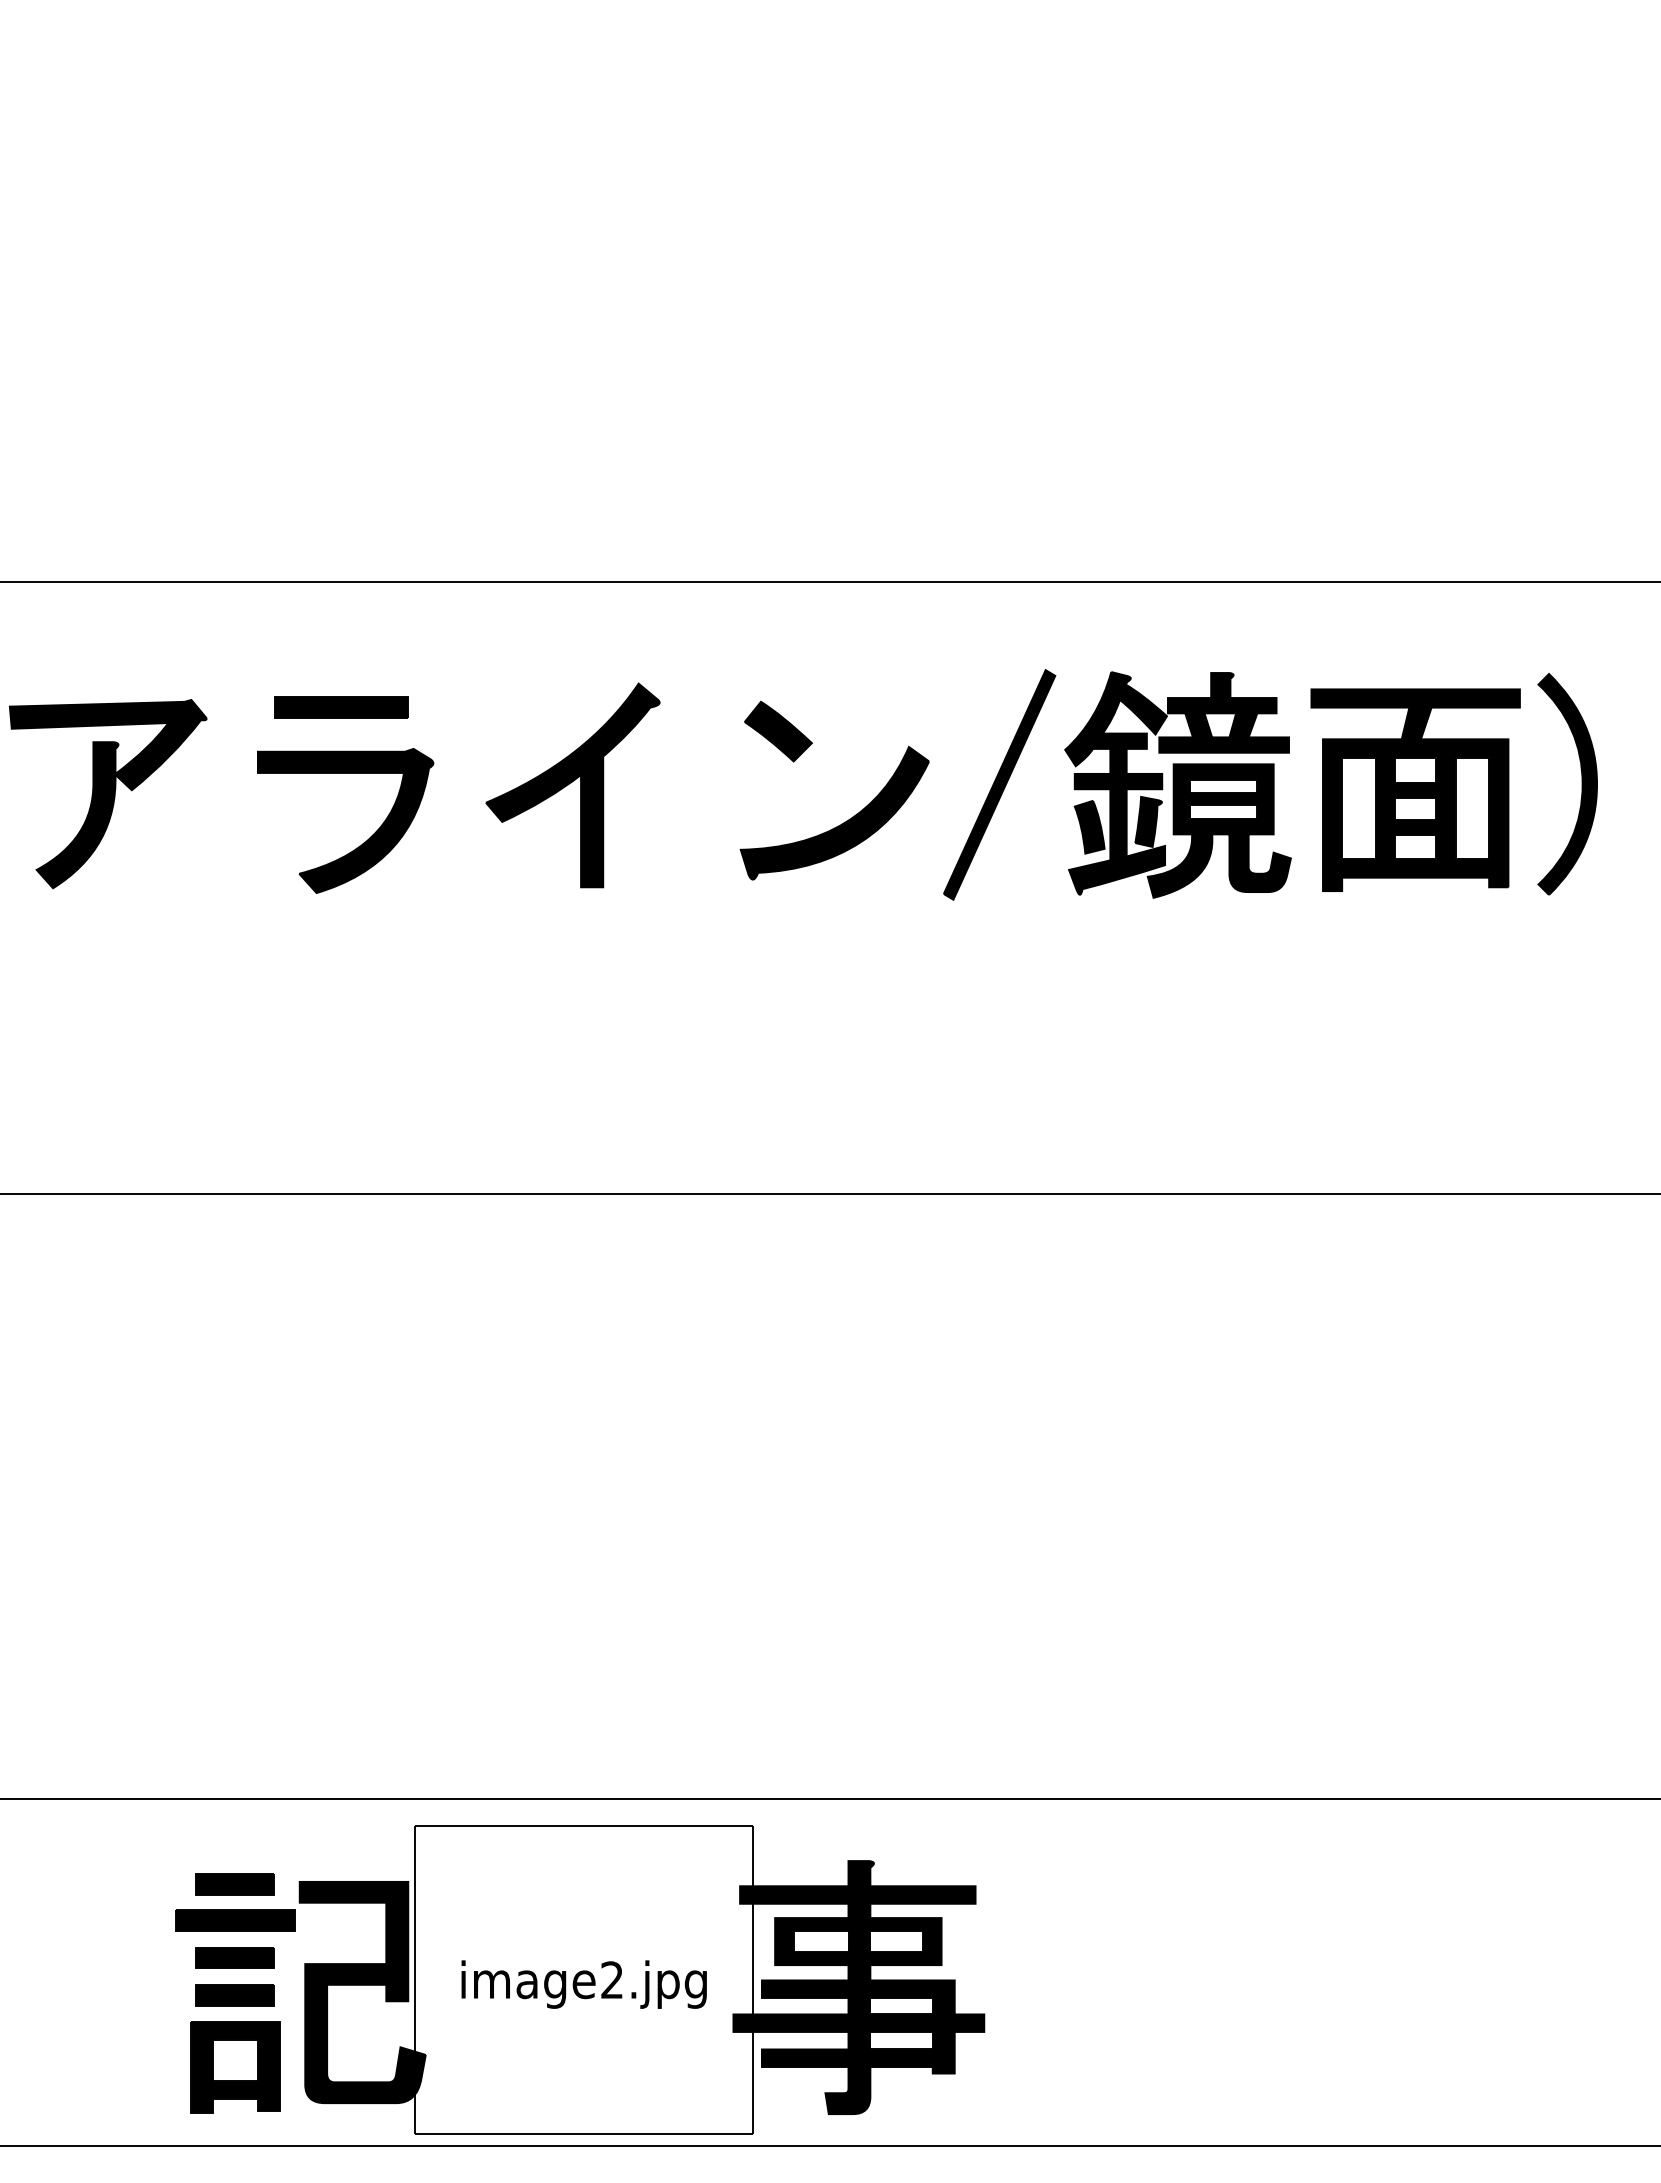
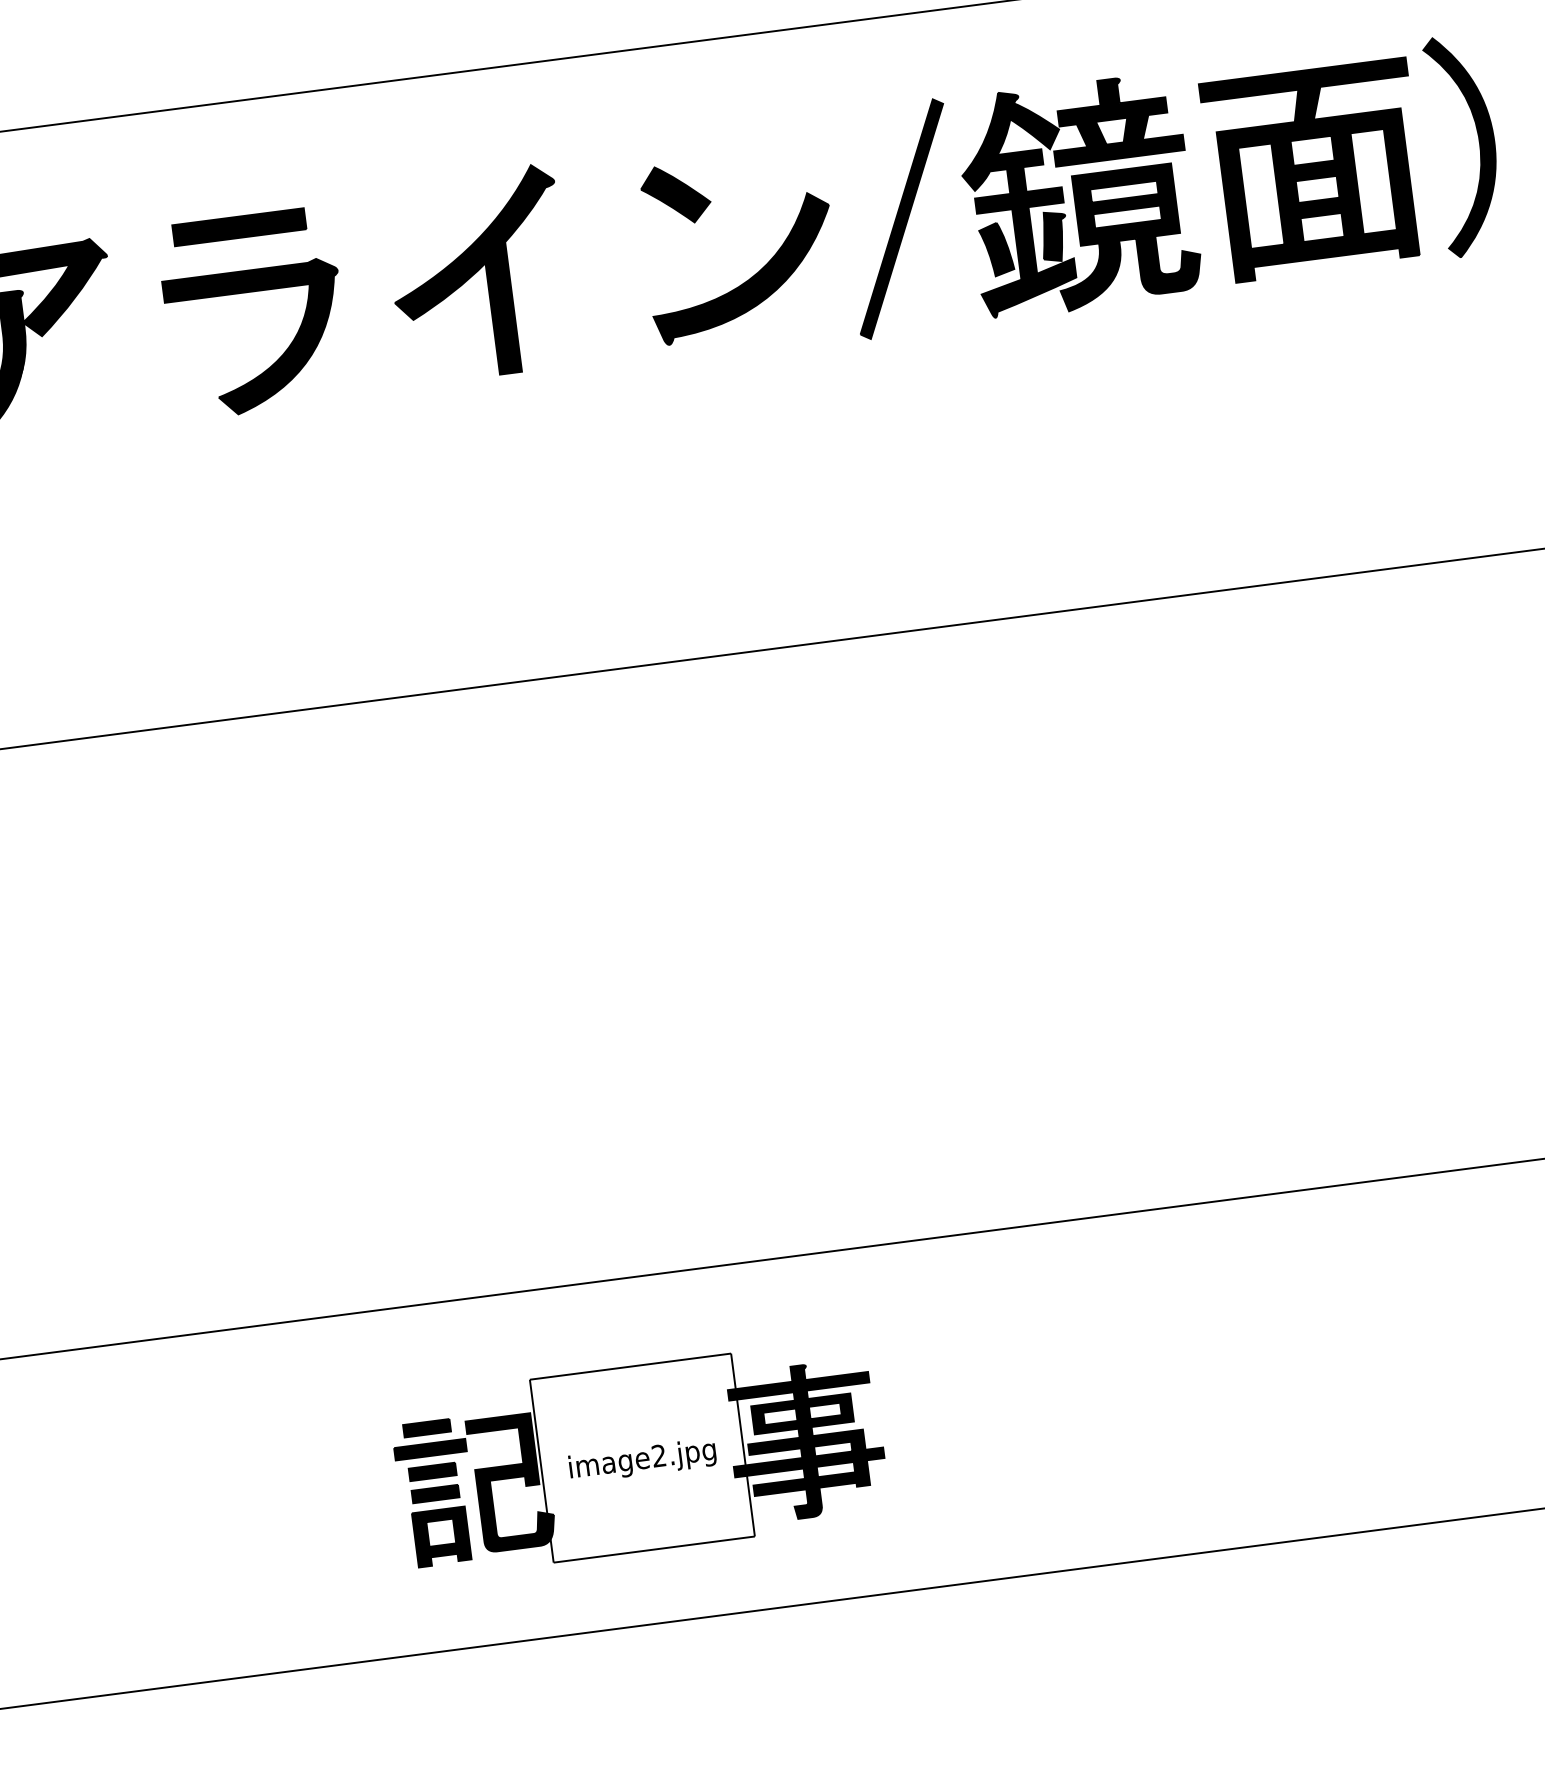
part: (580, 1979) -> (640, 1457), size x0.6

